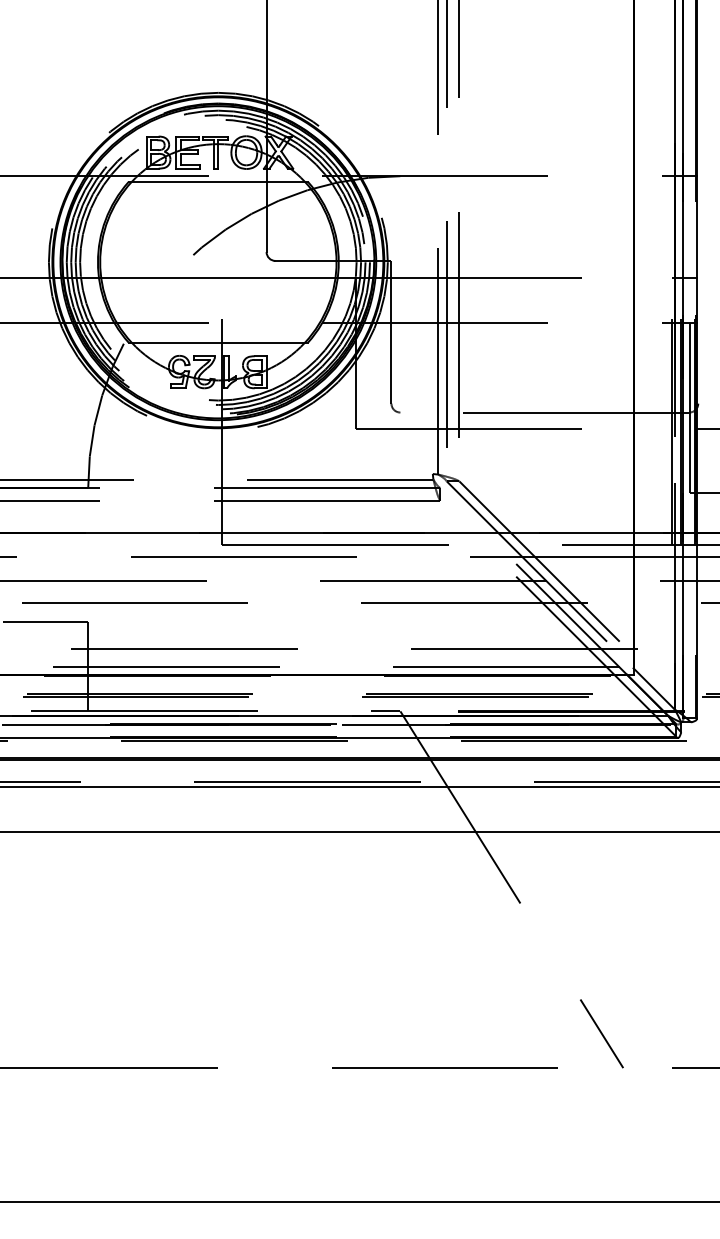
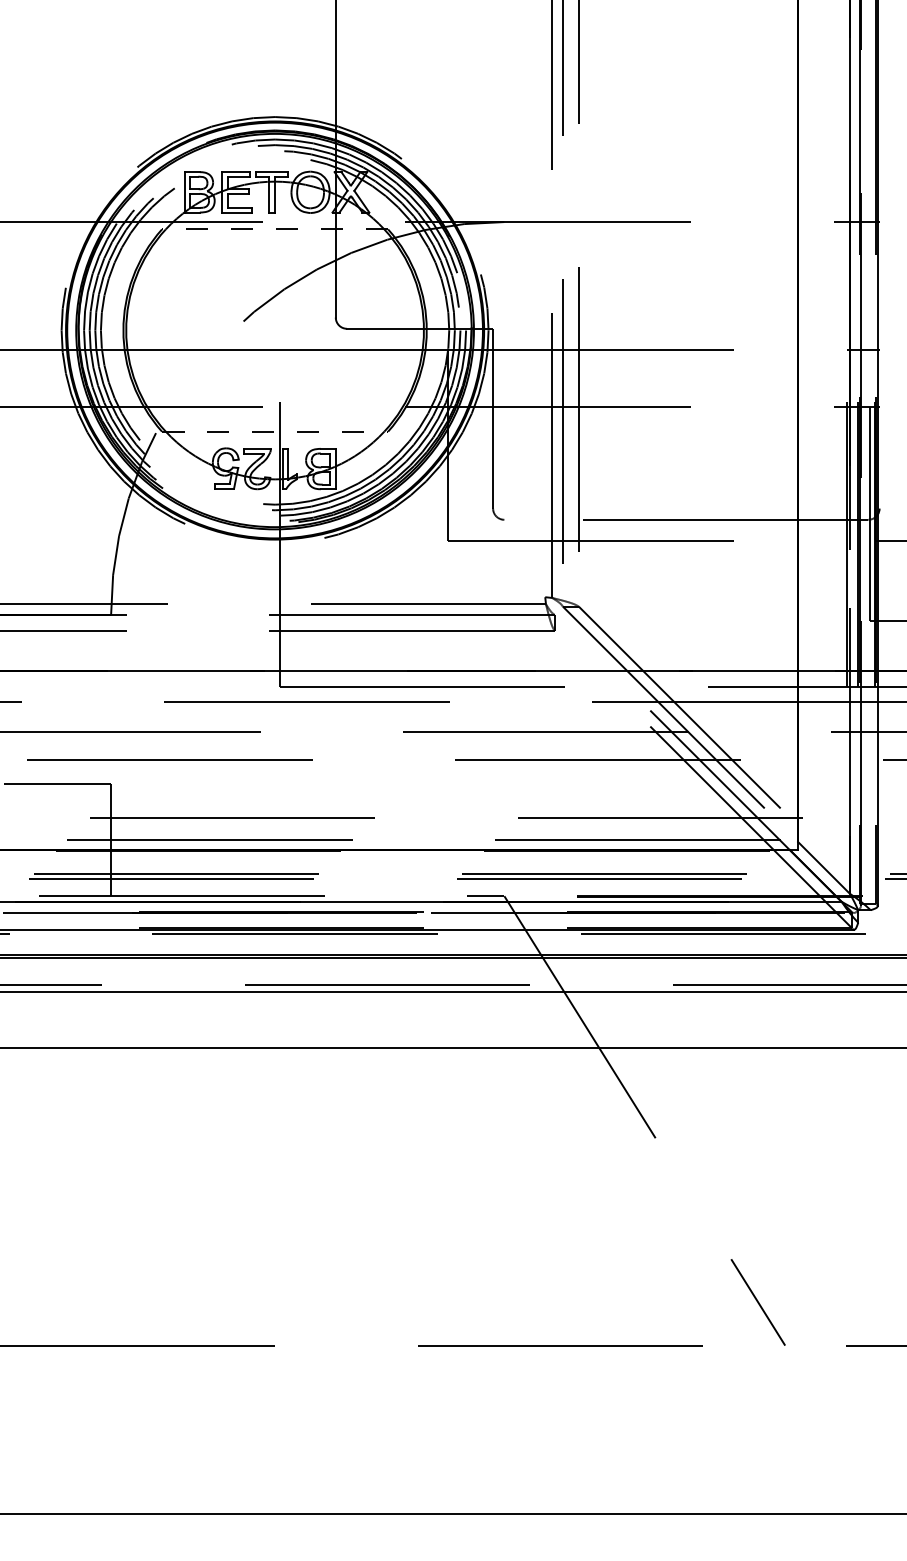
line: (217, 182) -> (274, 229), solid -> dashed
line: (218, 342) -> (275, 431), solid -> dashed

